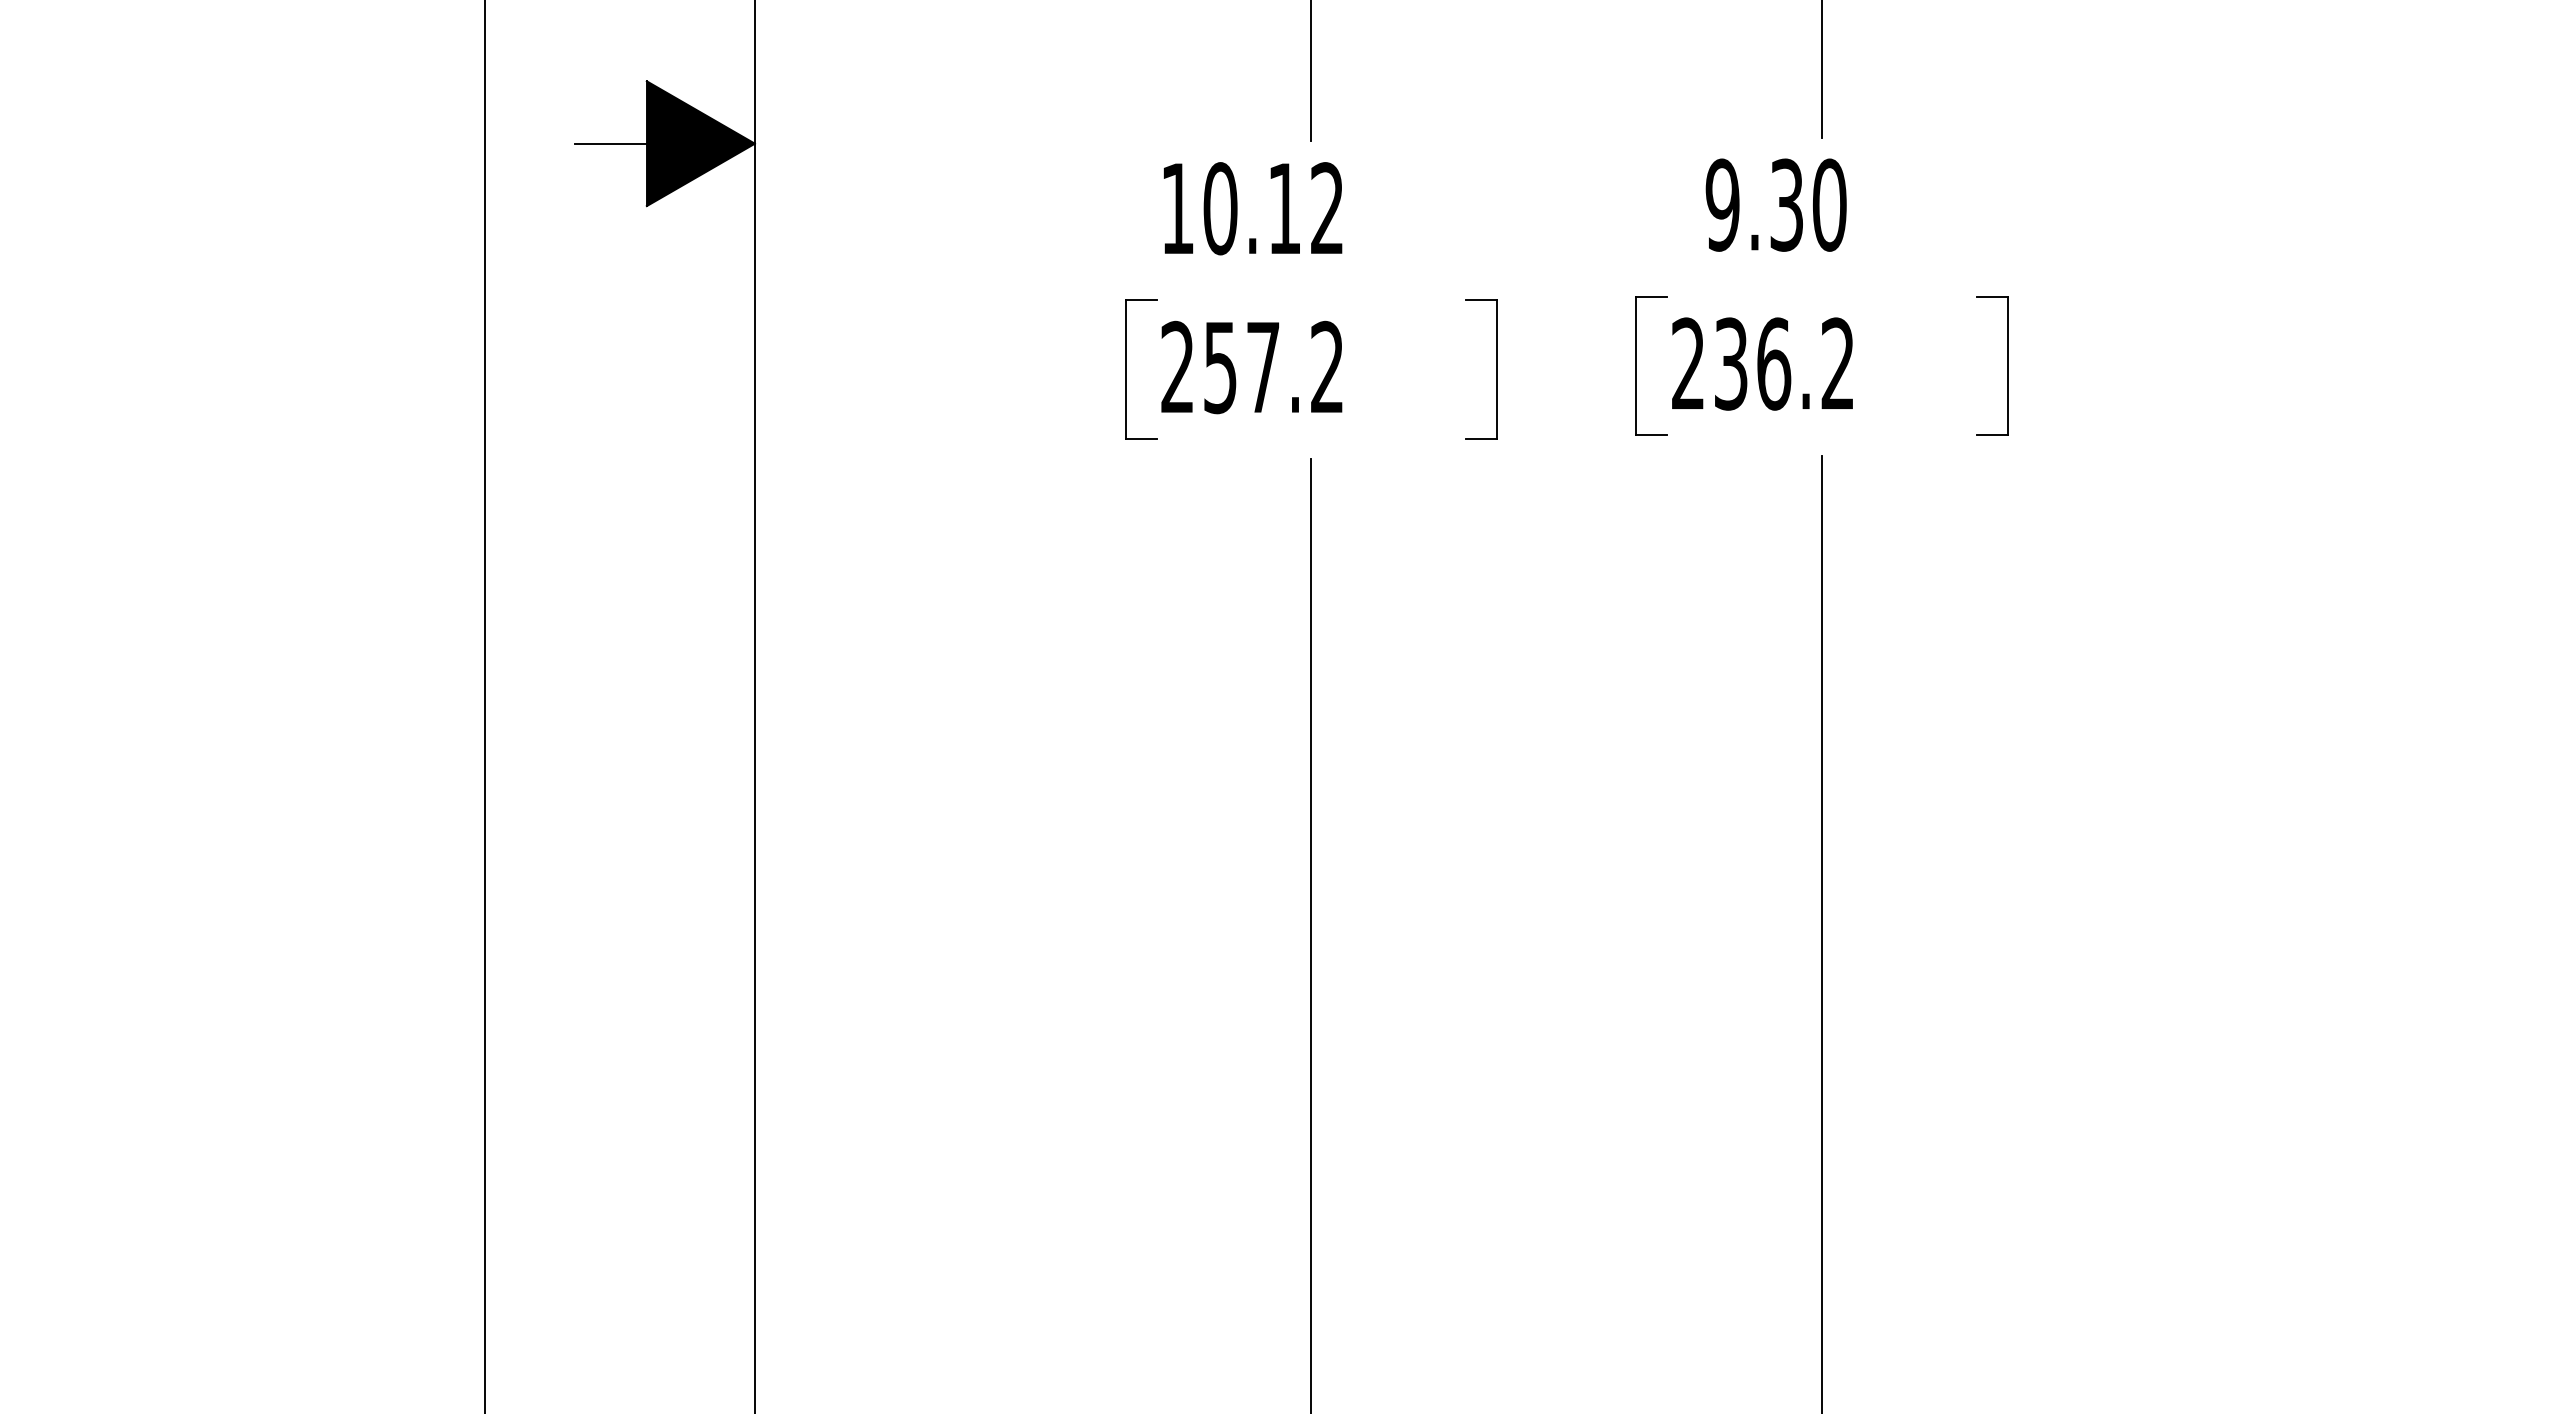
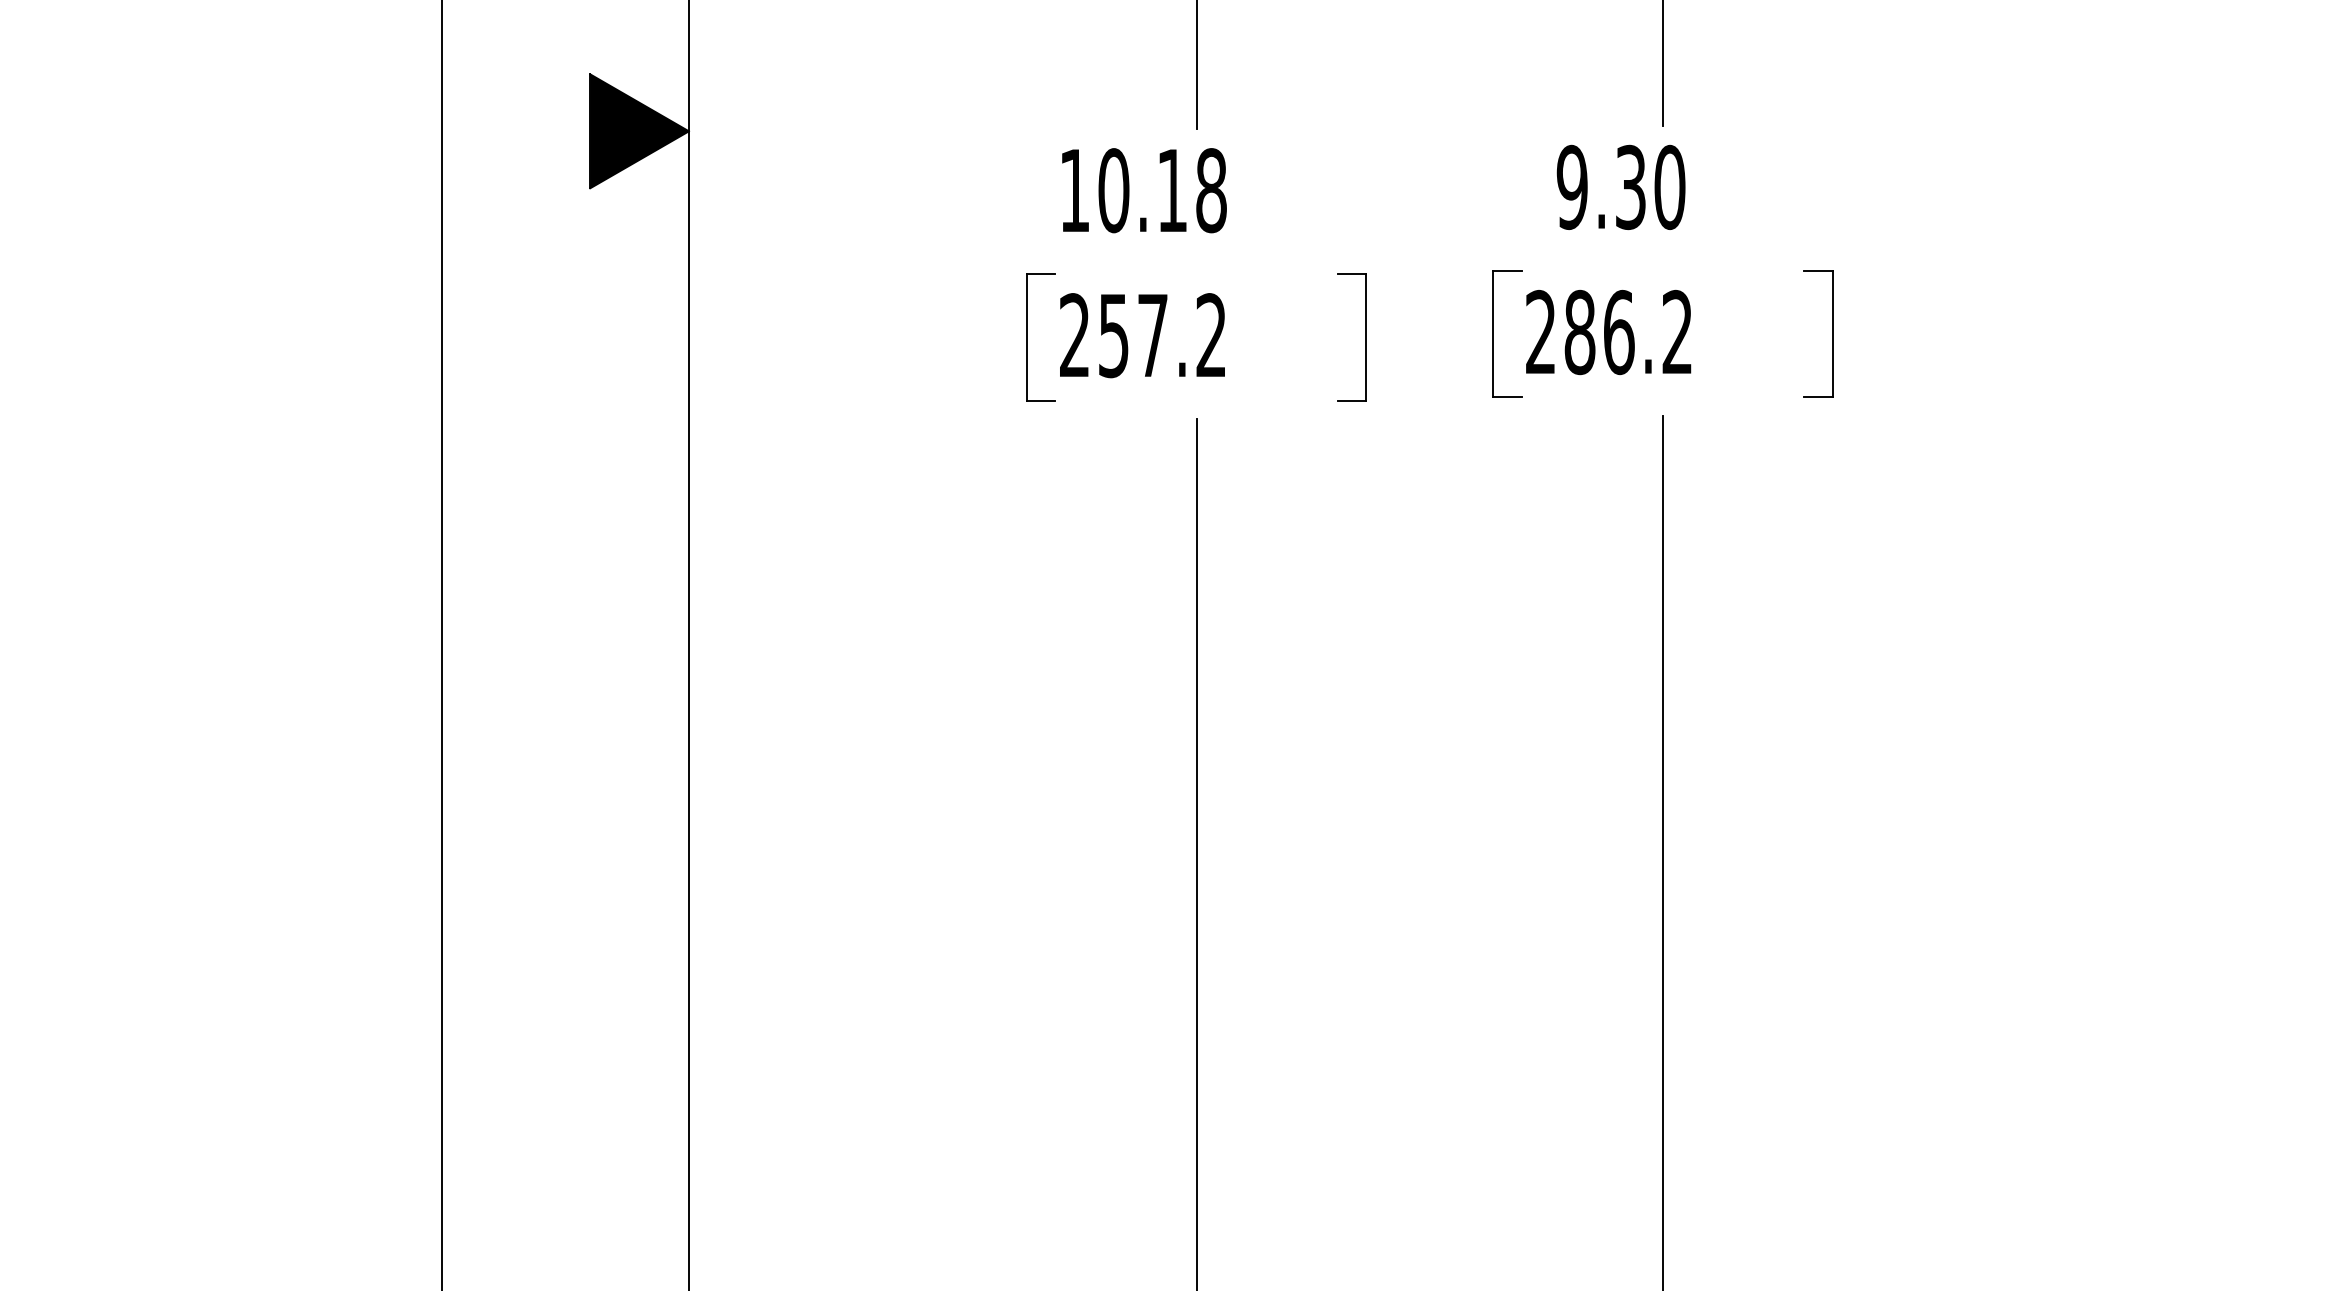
line: (610, 143) -> (557, 131), removed
text: (1327, 208) -> (1211, 190), 10.12 -> 10.18
text: (1731, 363) -> (1580, 331), 236.2 -> 286.2

